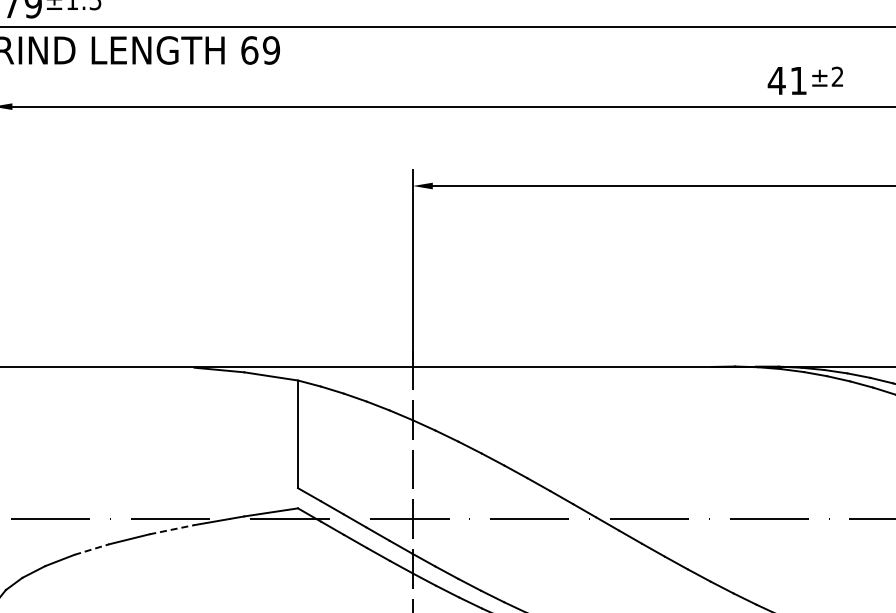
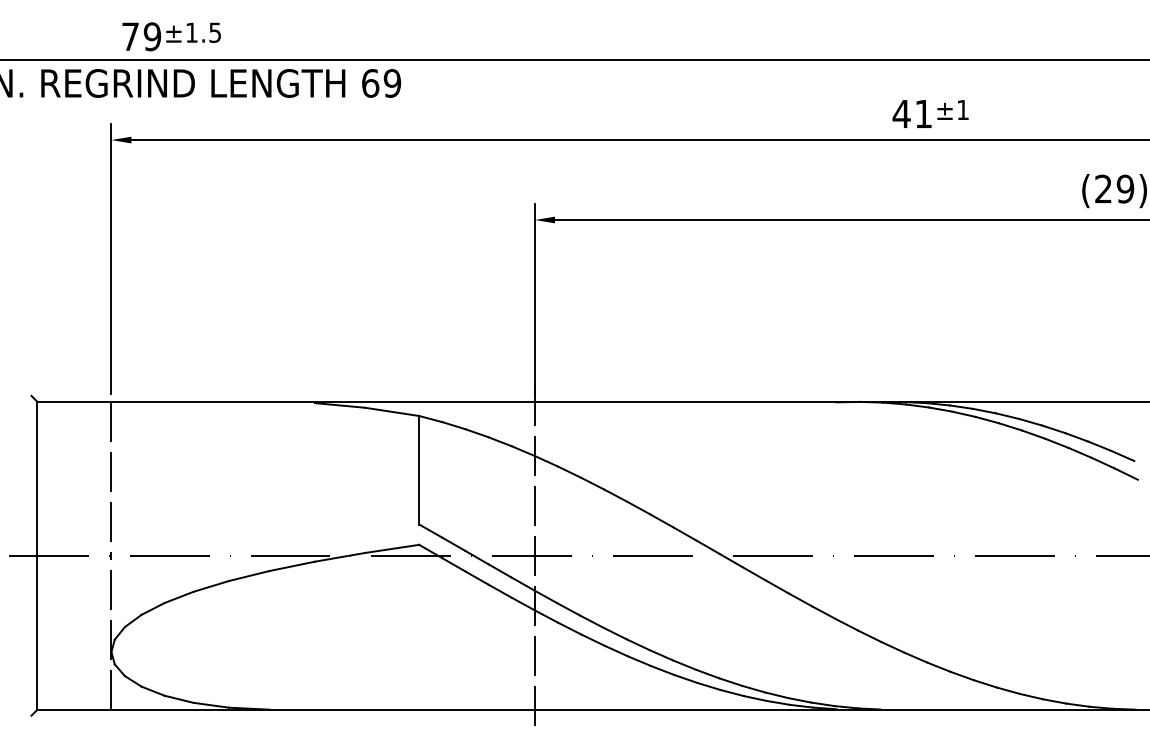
text: (837, 76) -> (962, 109), ±2 -> ±1
line: (172, 529) -> (292, 566), dashed -> solid
line: (91, 549) -> (211, 586), dashed -> solid

